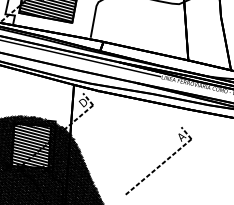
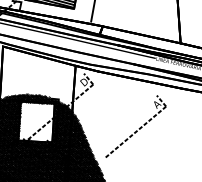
hatch: (31, 146) -> (36, 122), removed
part: (158, 161) -> (135, 127), moved

